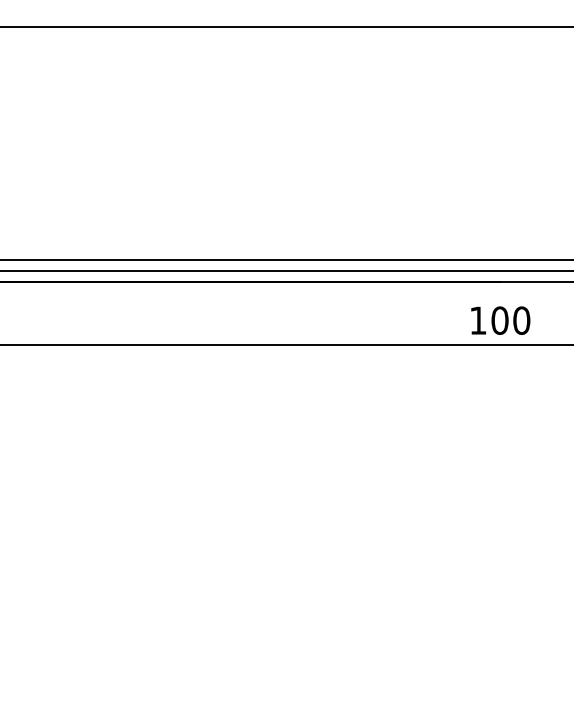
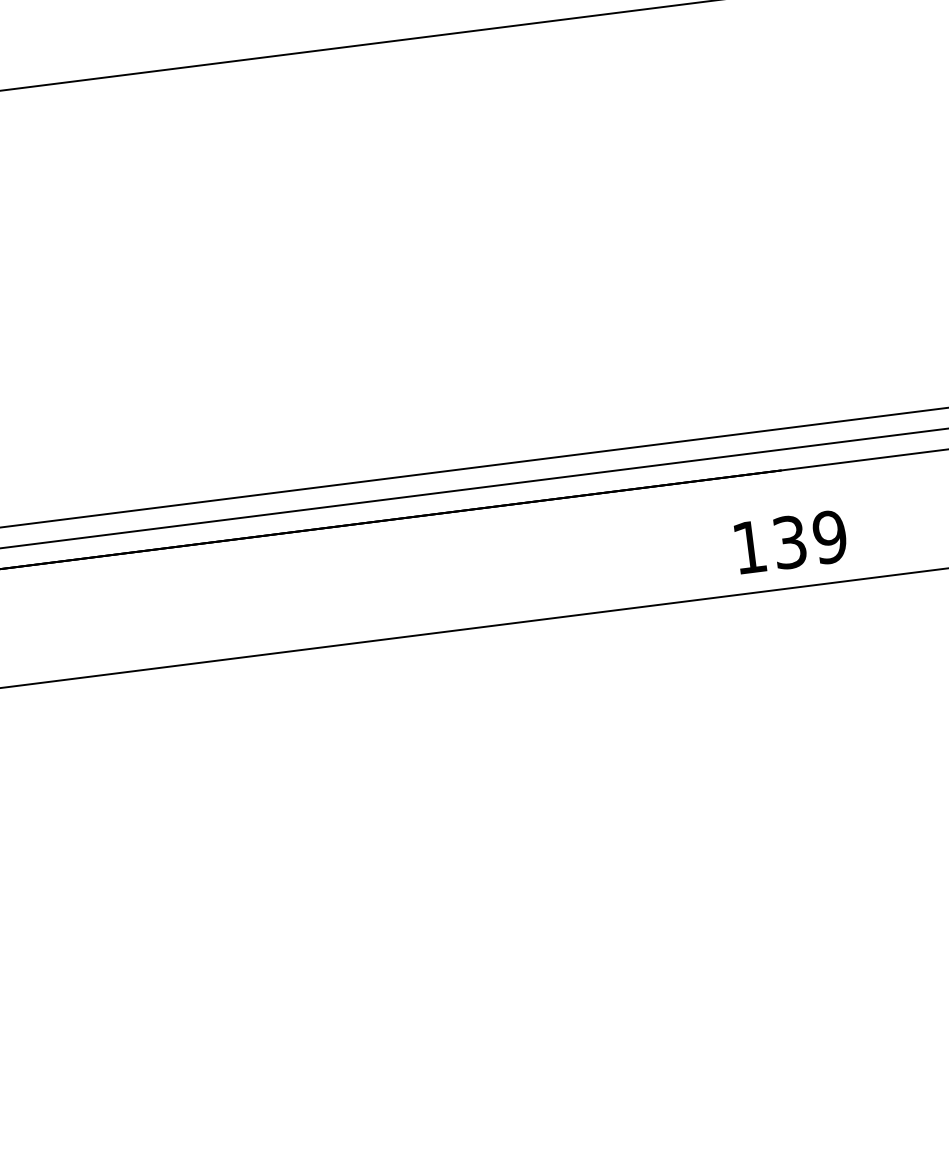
text: (510, 320) -> (809, 539), 100 -> 139

